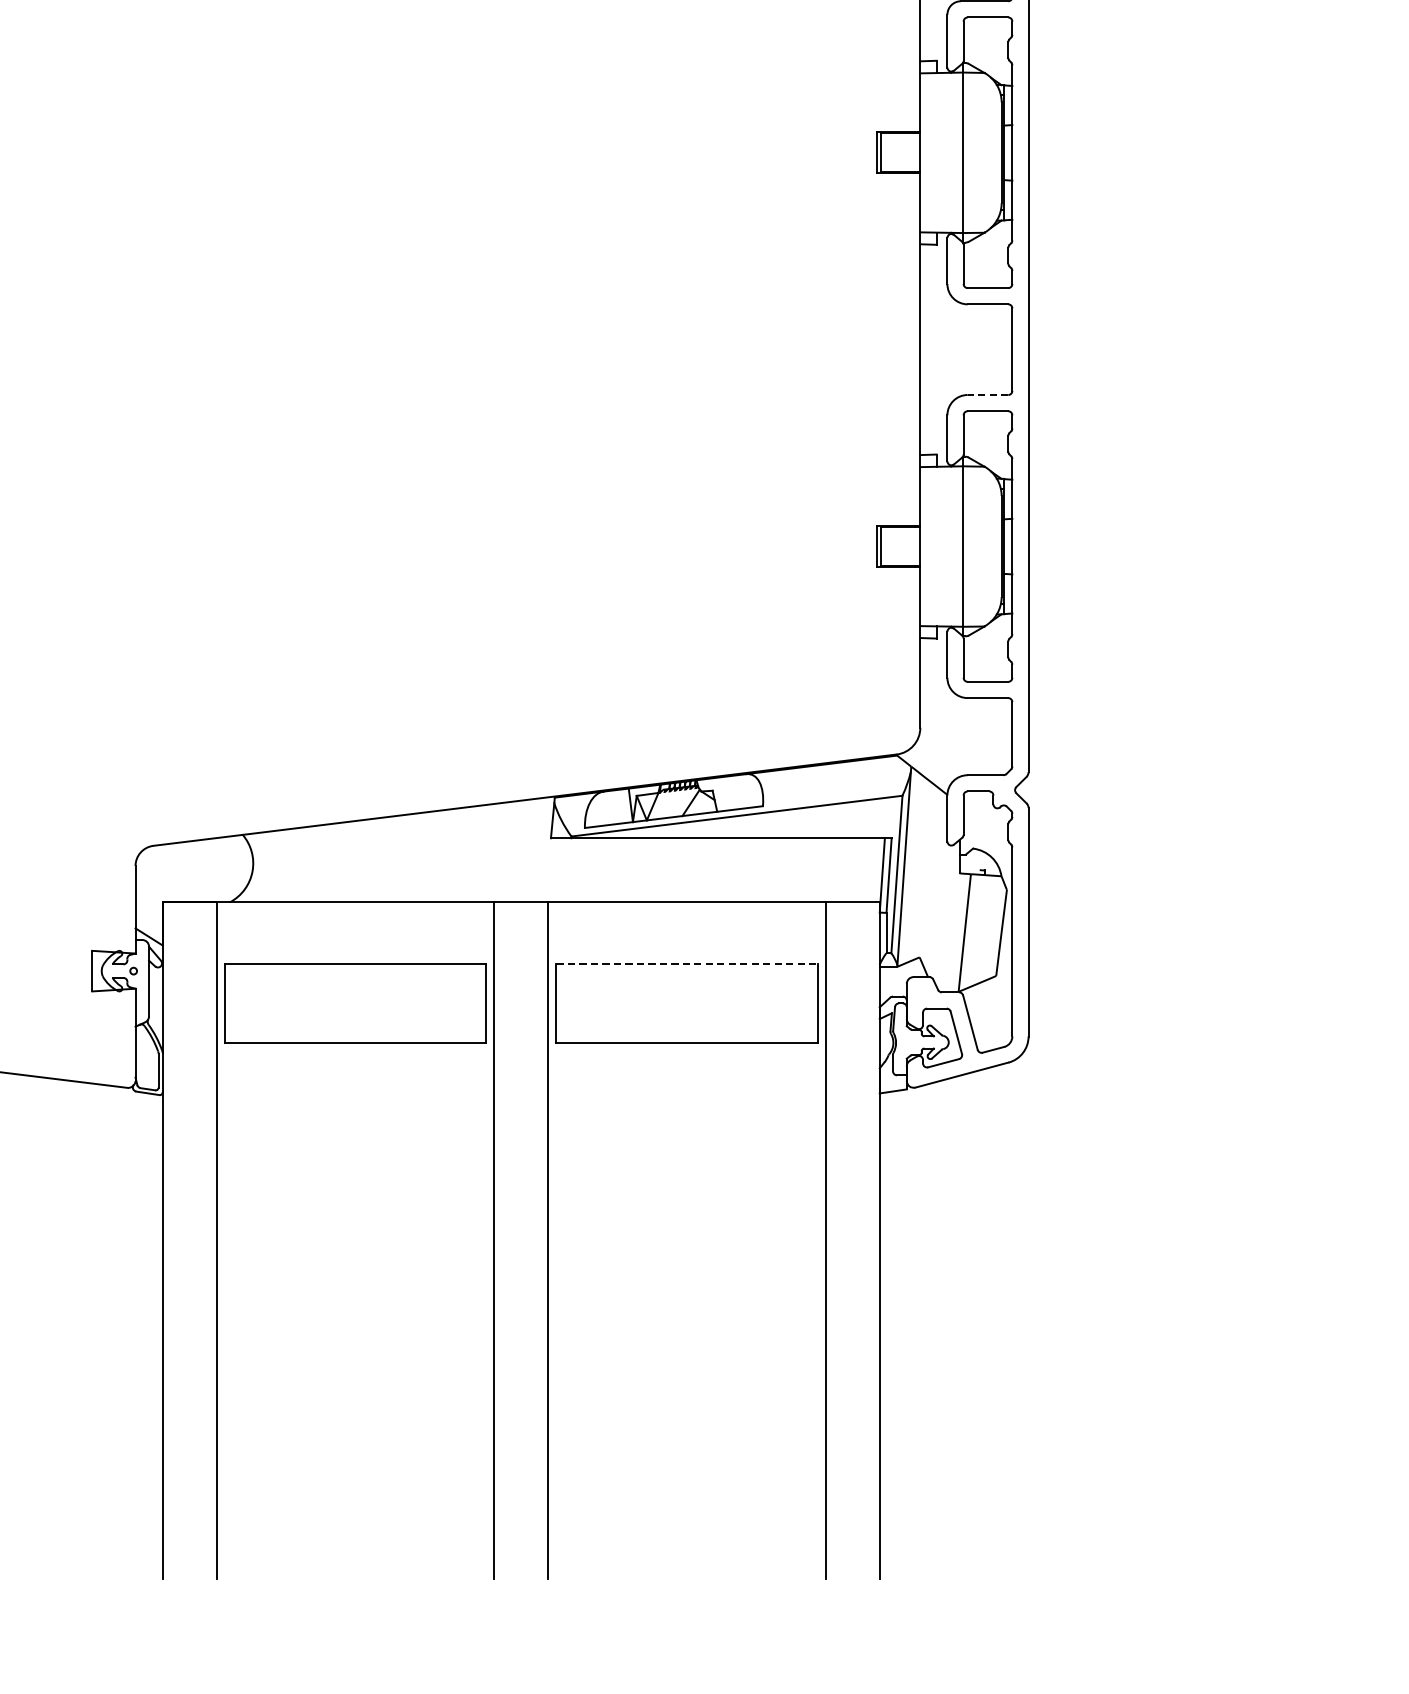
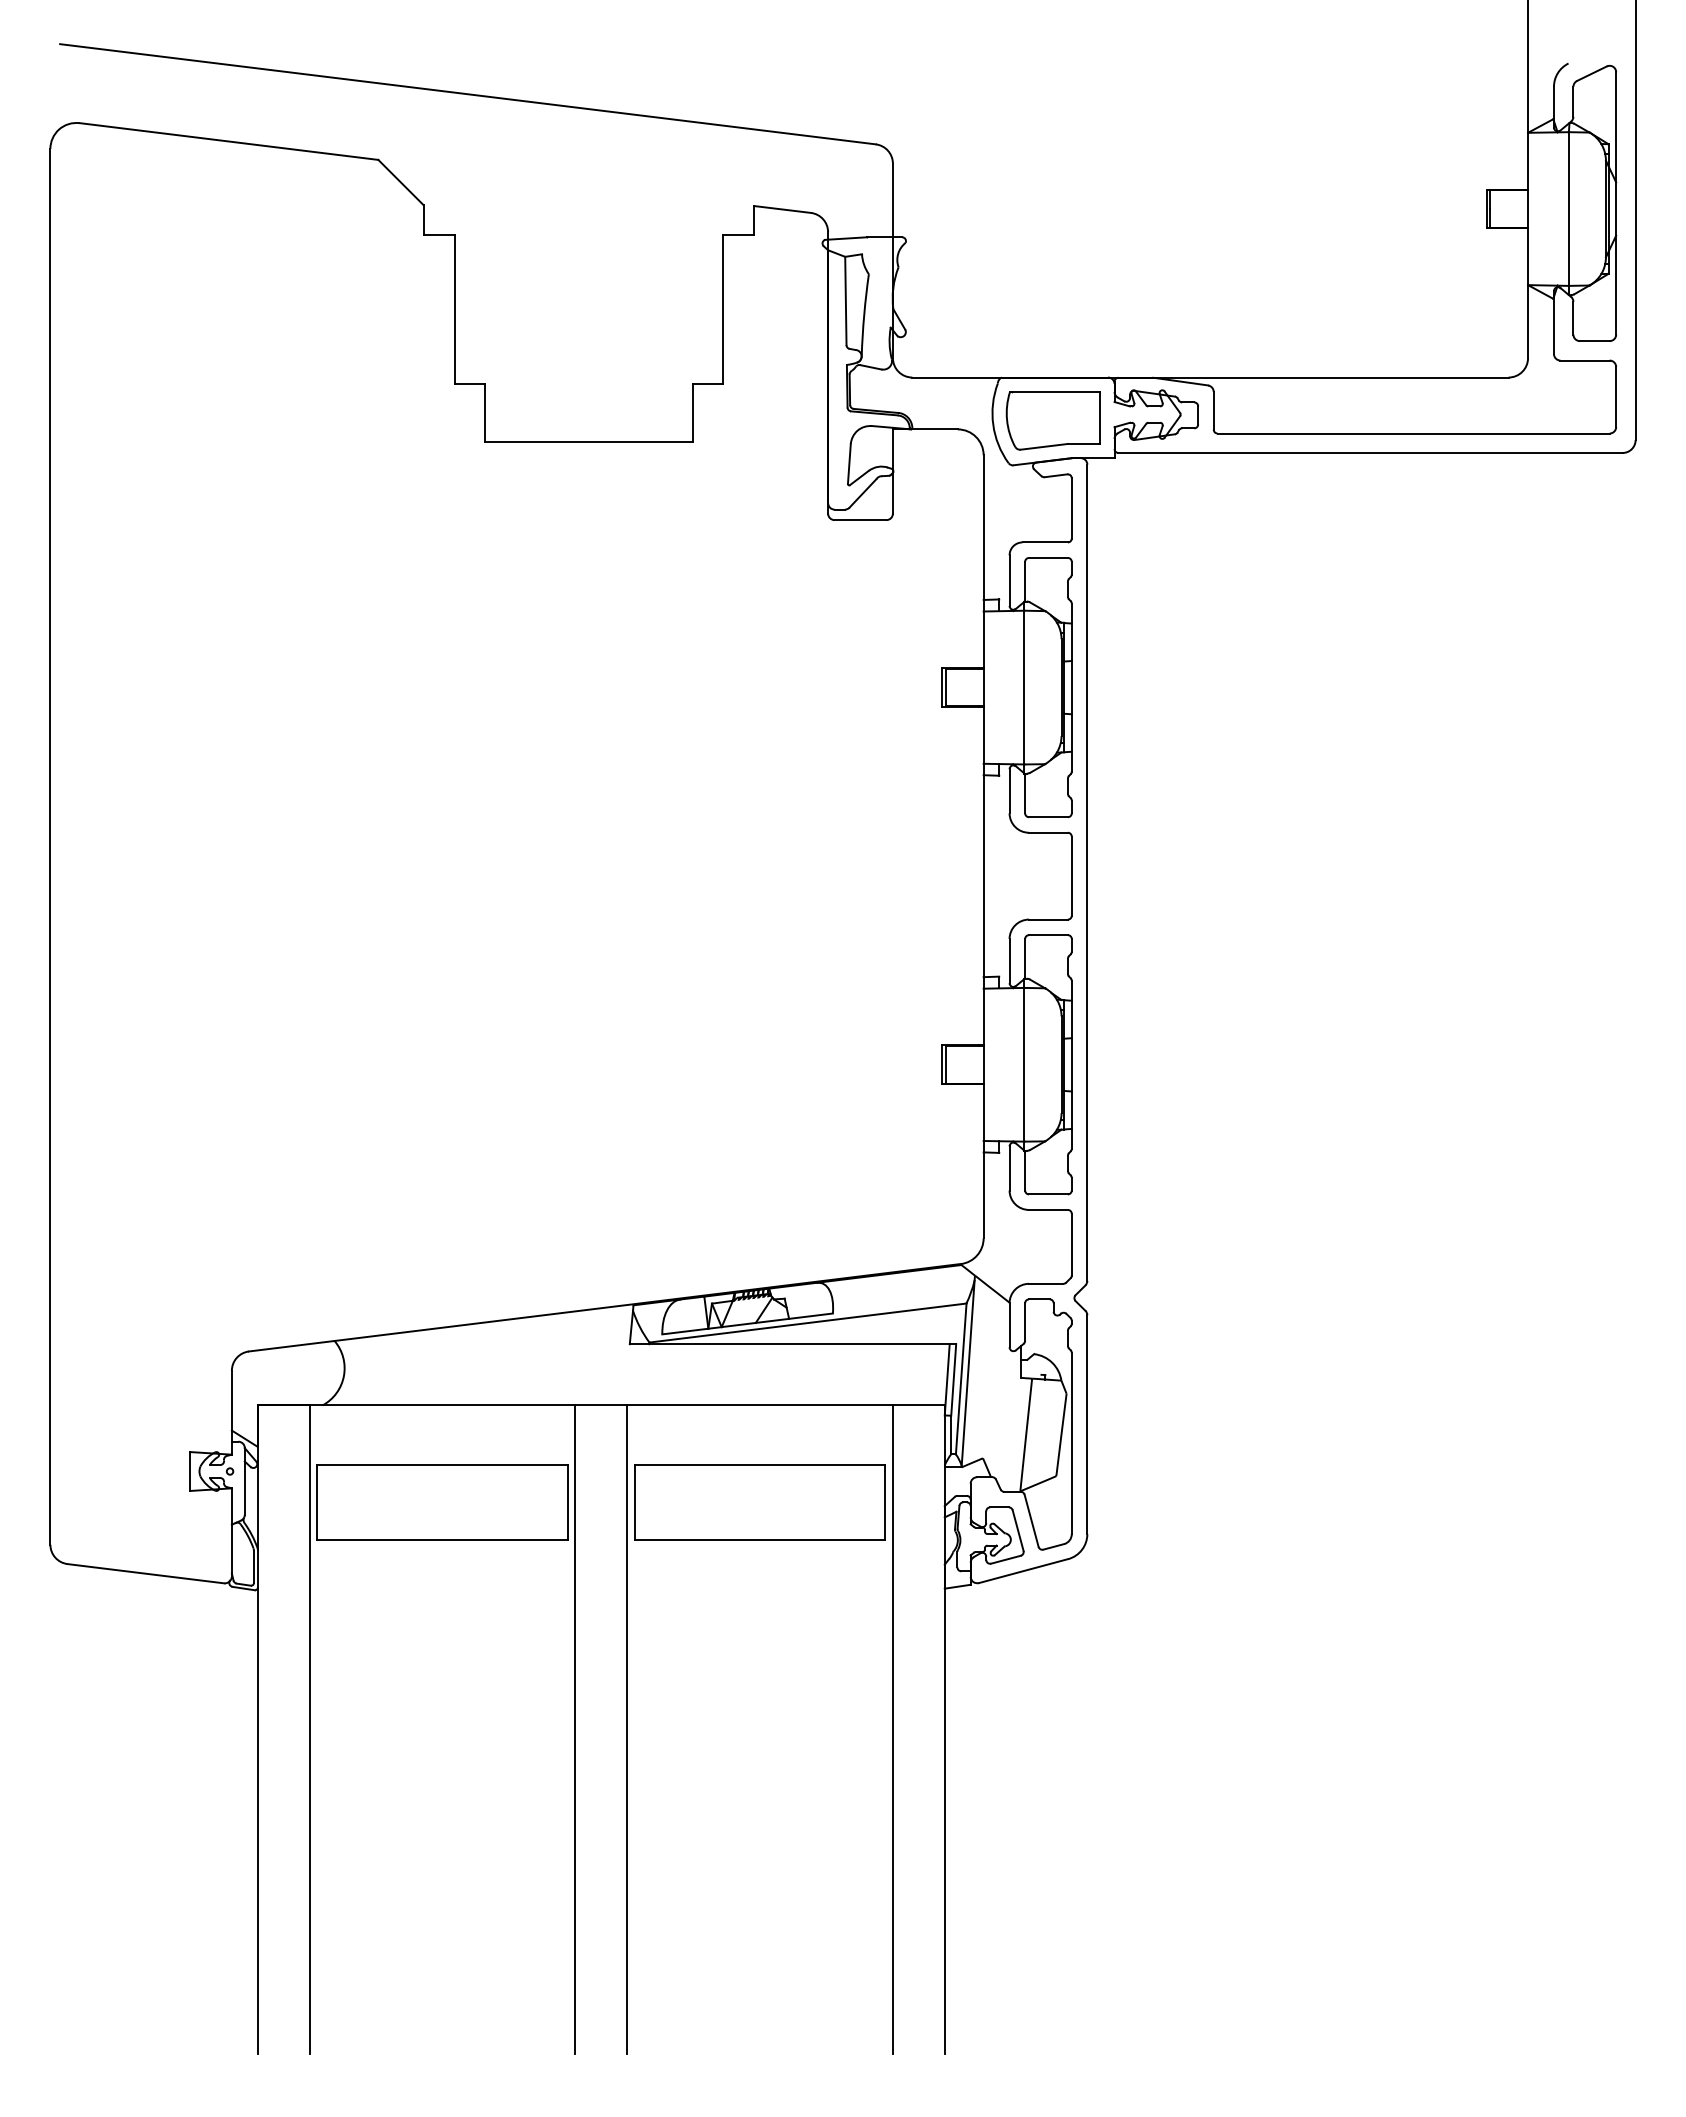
line: (986, 394) -> (1047, 919), dashed -> solid
line: (687, 964) -> (760, 1465), dashed -> solid

